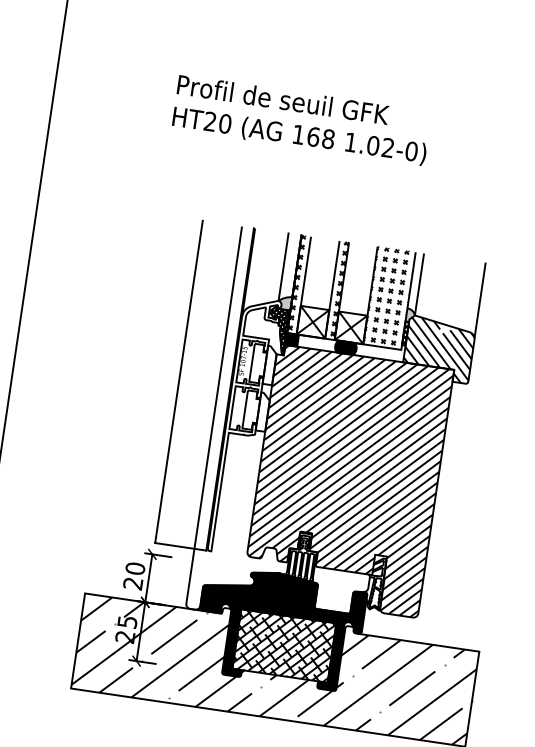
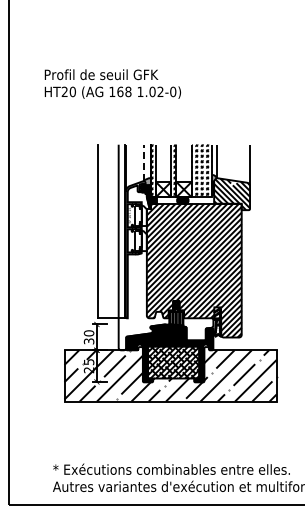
text: (301, 119) -> (112, 83), moved
line: (283, 266) -> (143, 162), solid -> dashed
text: (133, 583) -> (89, 341), 20 -> 30

